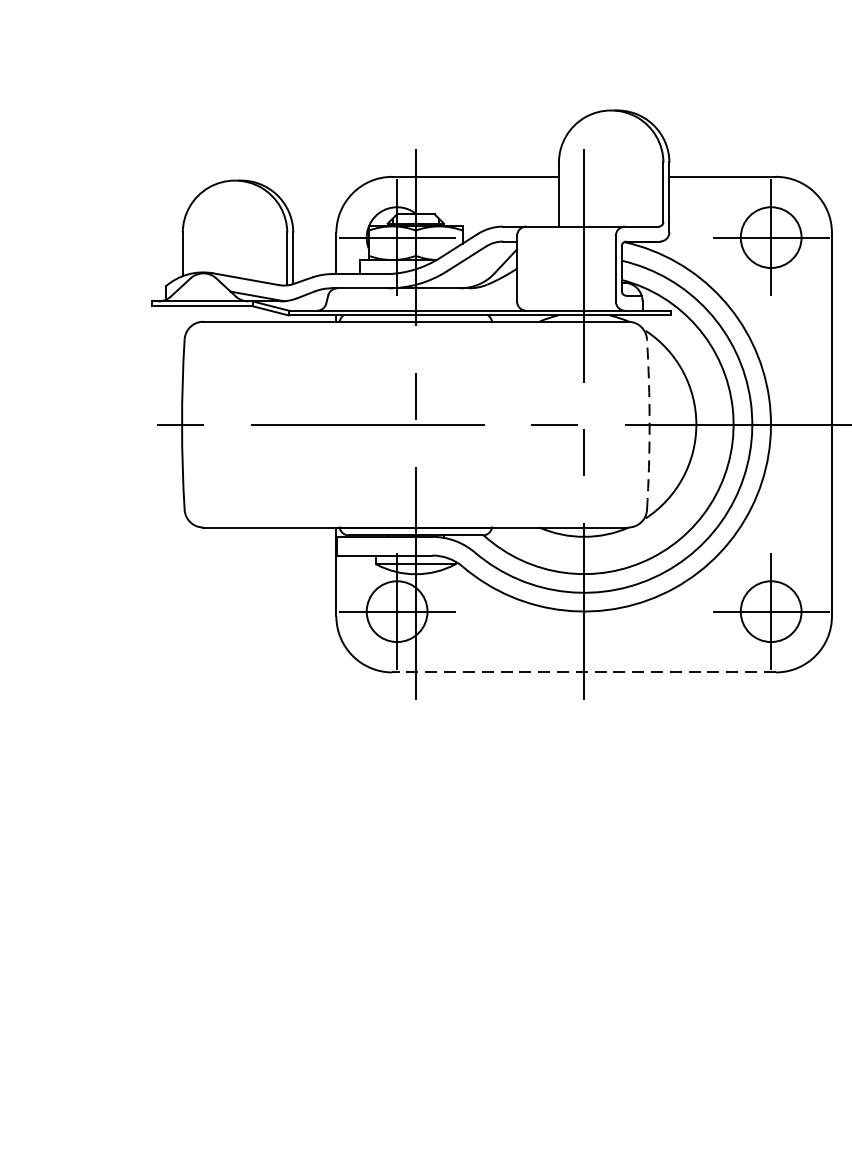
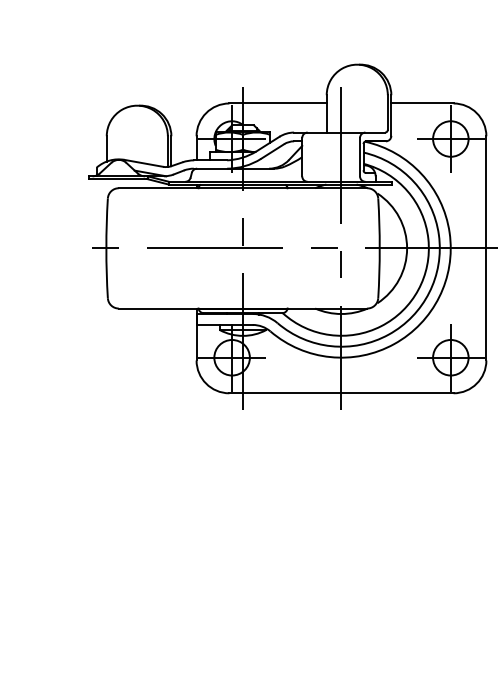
arc: (649, 424) -> (379, 248), dashed -> solid
line: (582, 672) -> (340, 393), dashed -> solid

